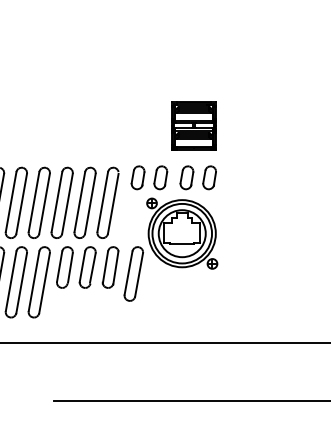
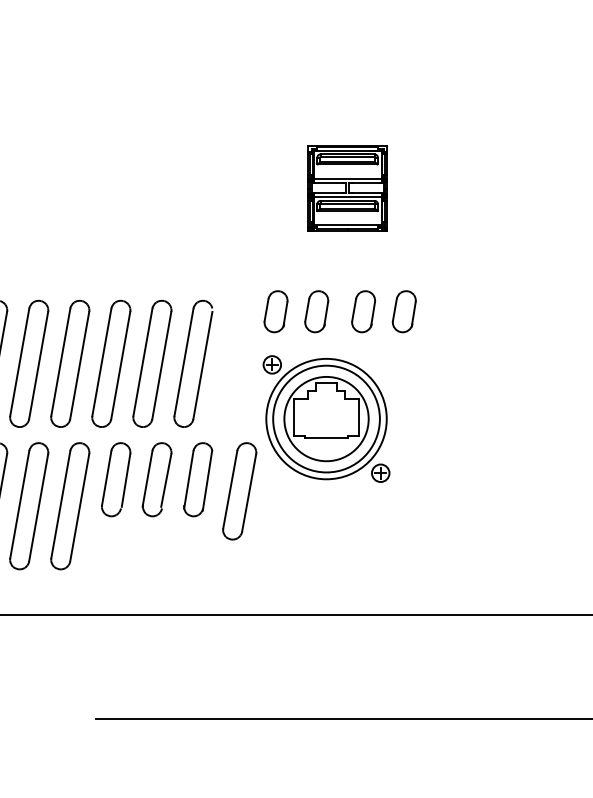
part: (193, 125) -> (346, 187), moved
part: (173, 177) -> (339, 311), moved

